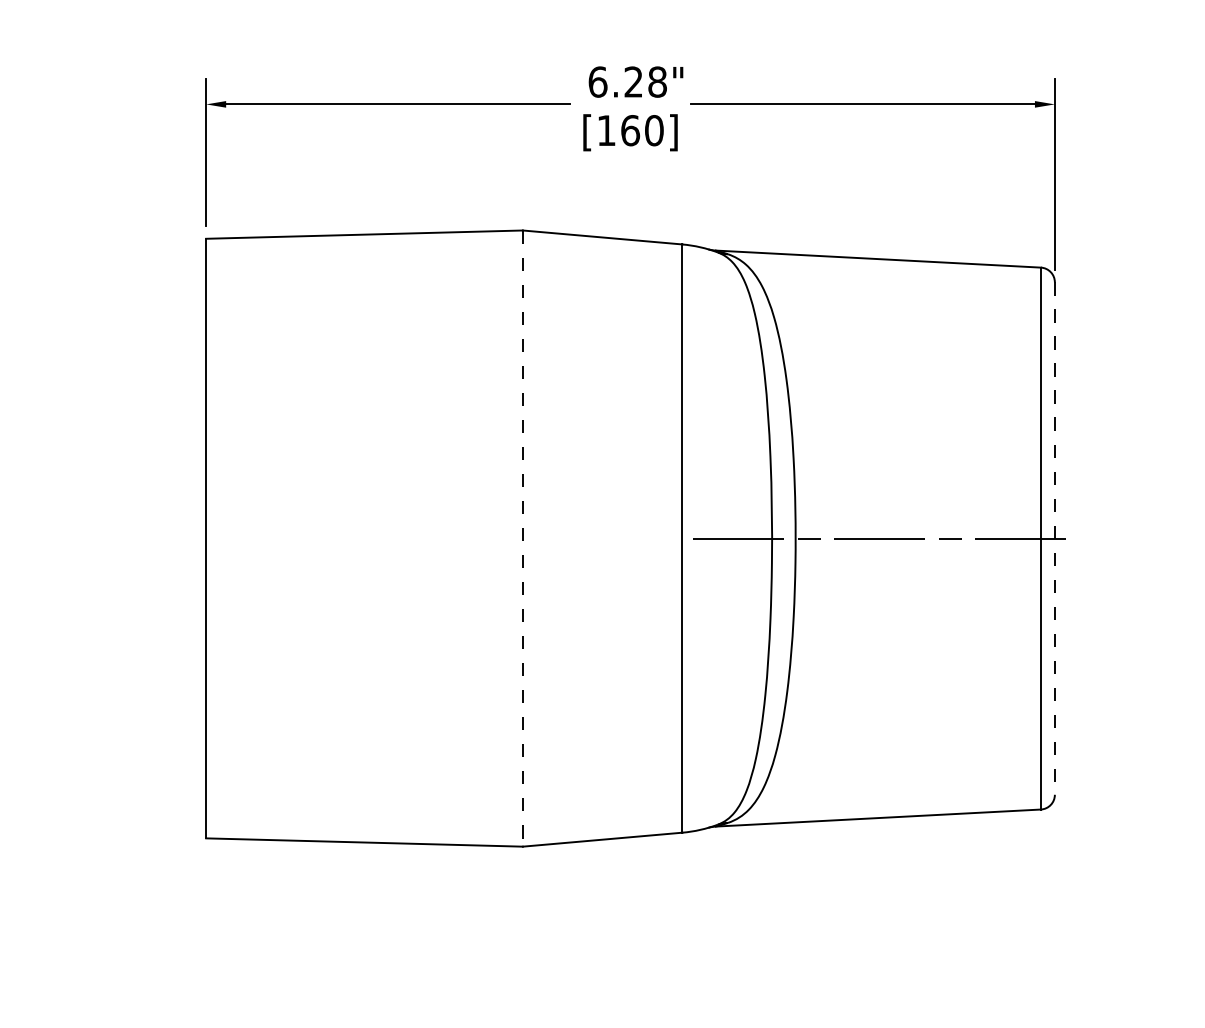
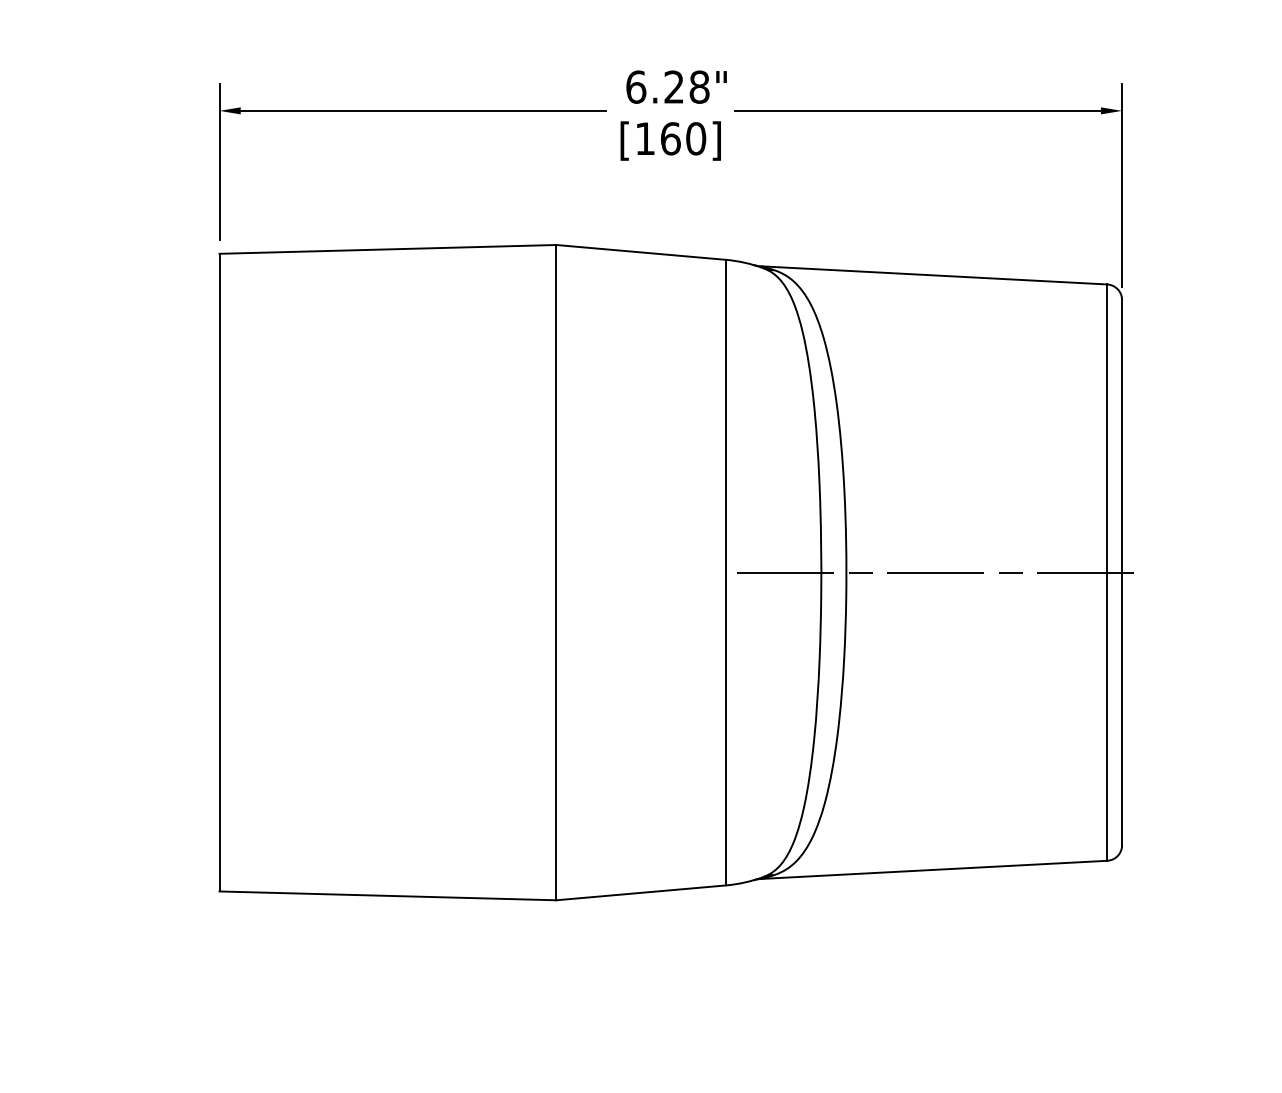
line: (522, 539) -> (555, 573), dashed -> solid
line: (1054, 539) -> (1121, 573), dashed -> solid

